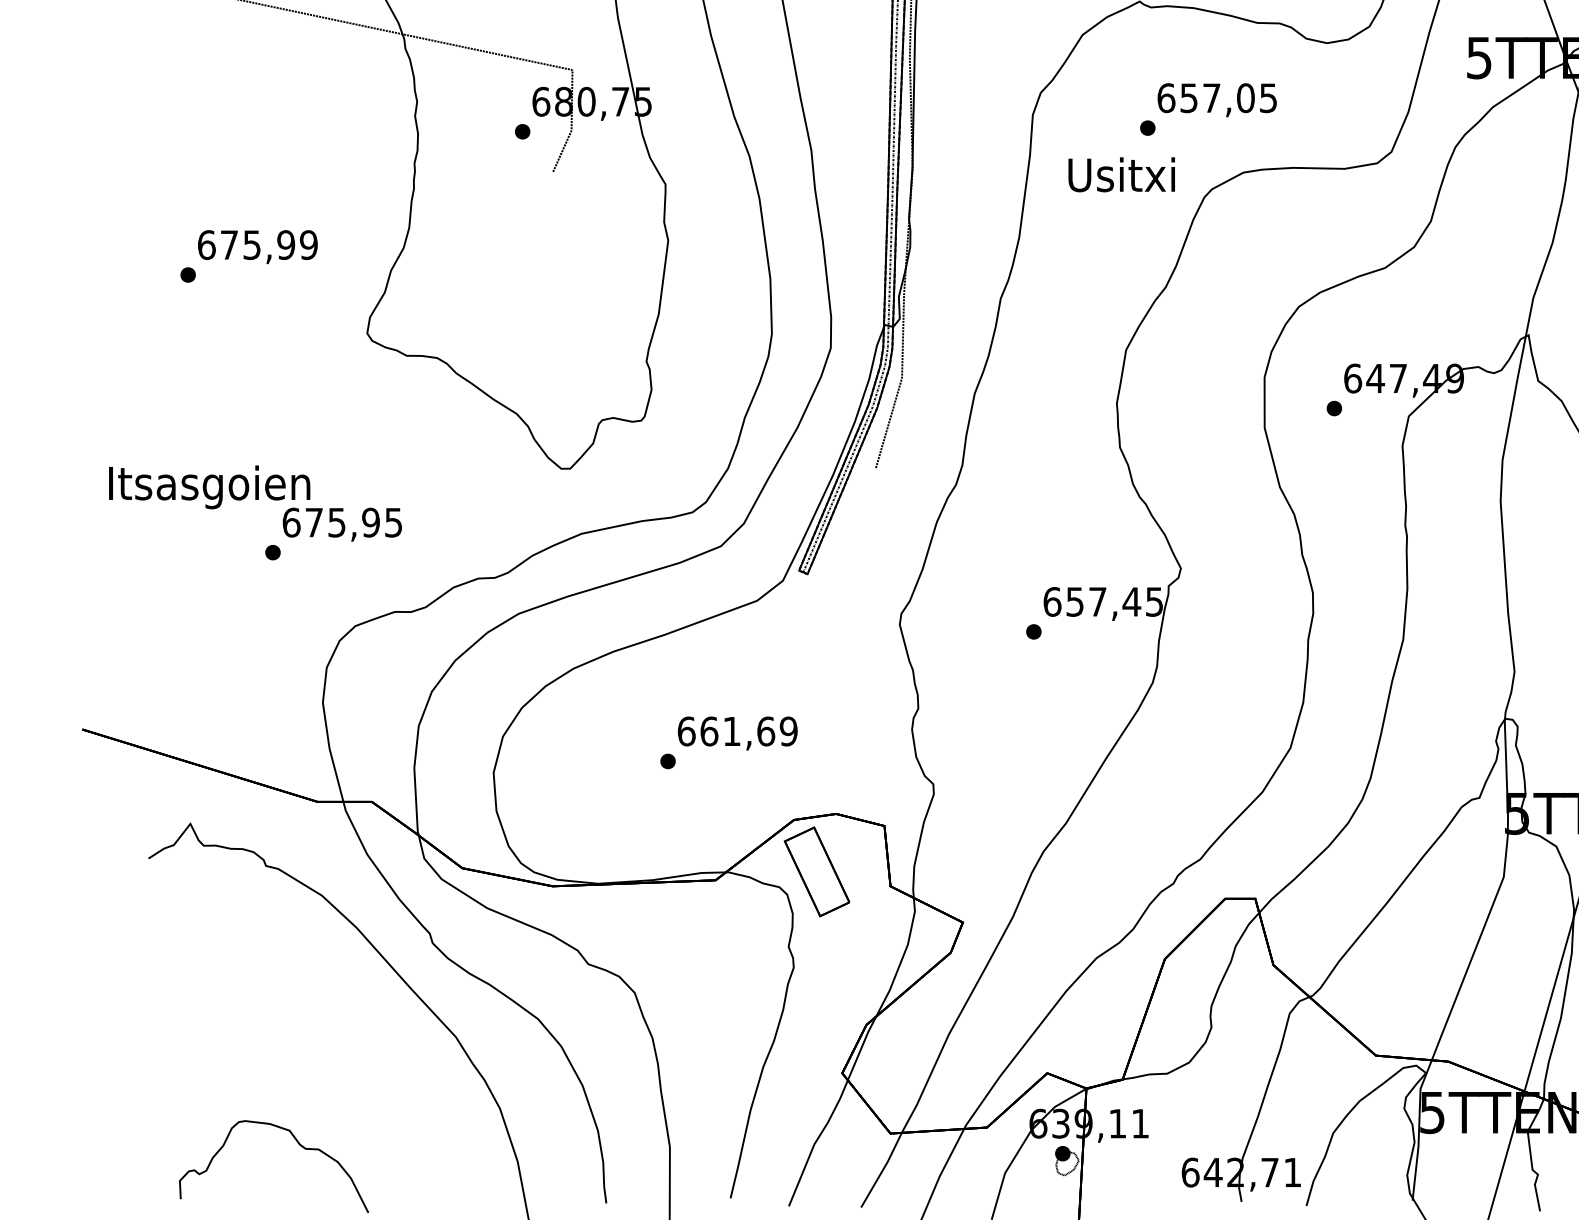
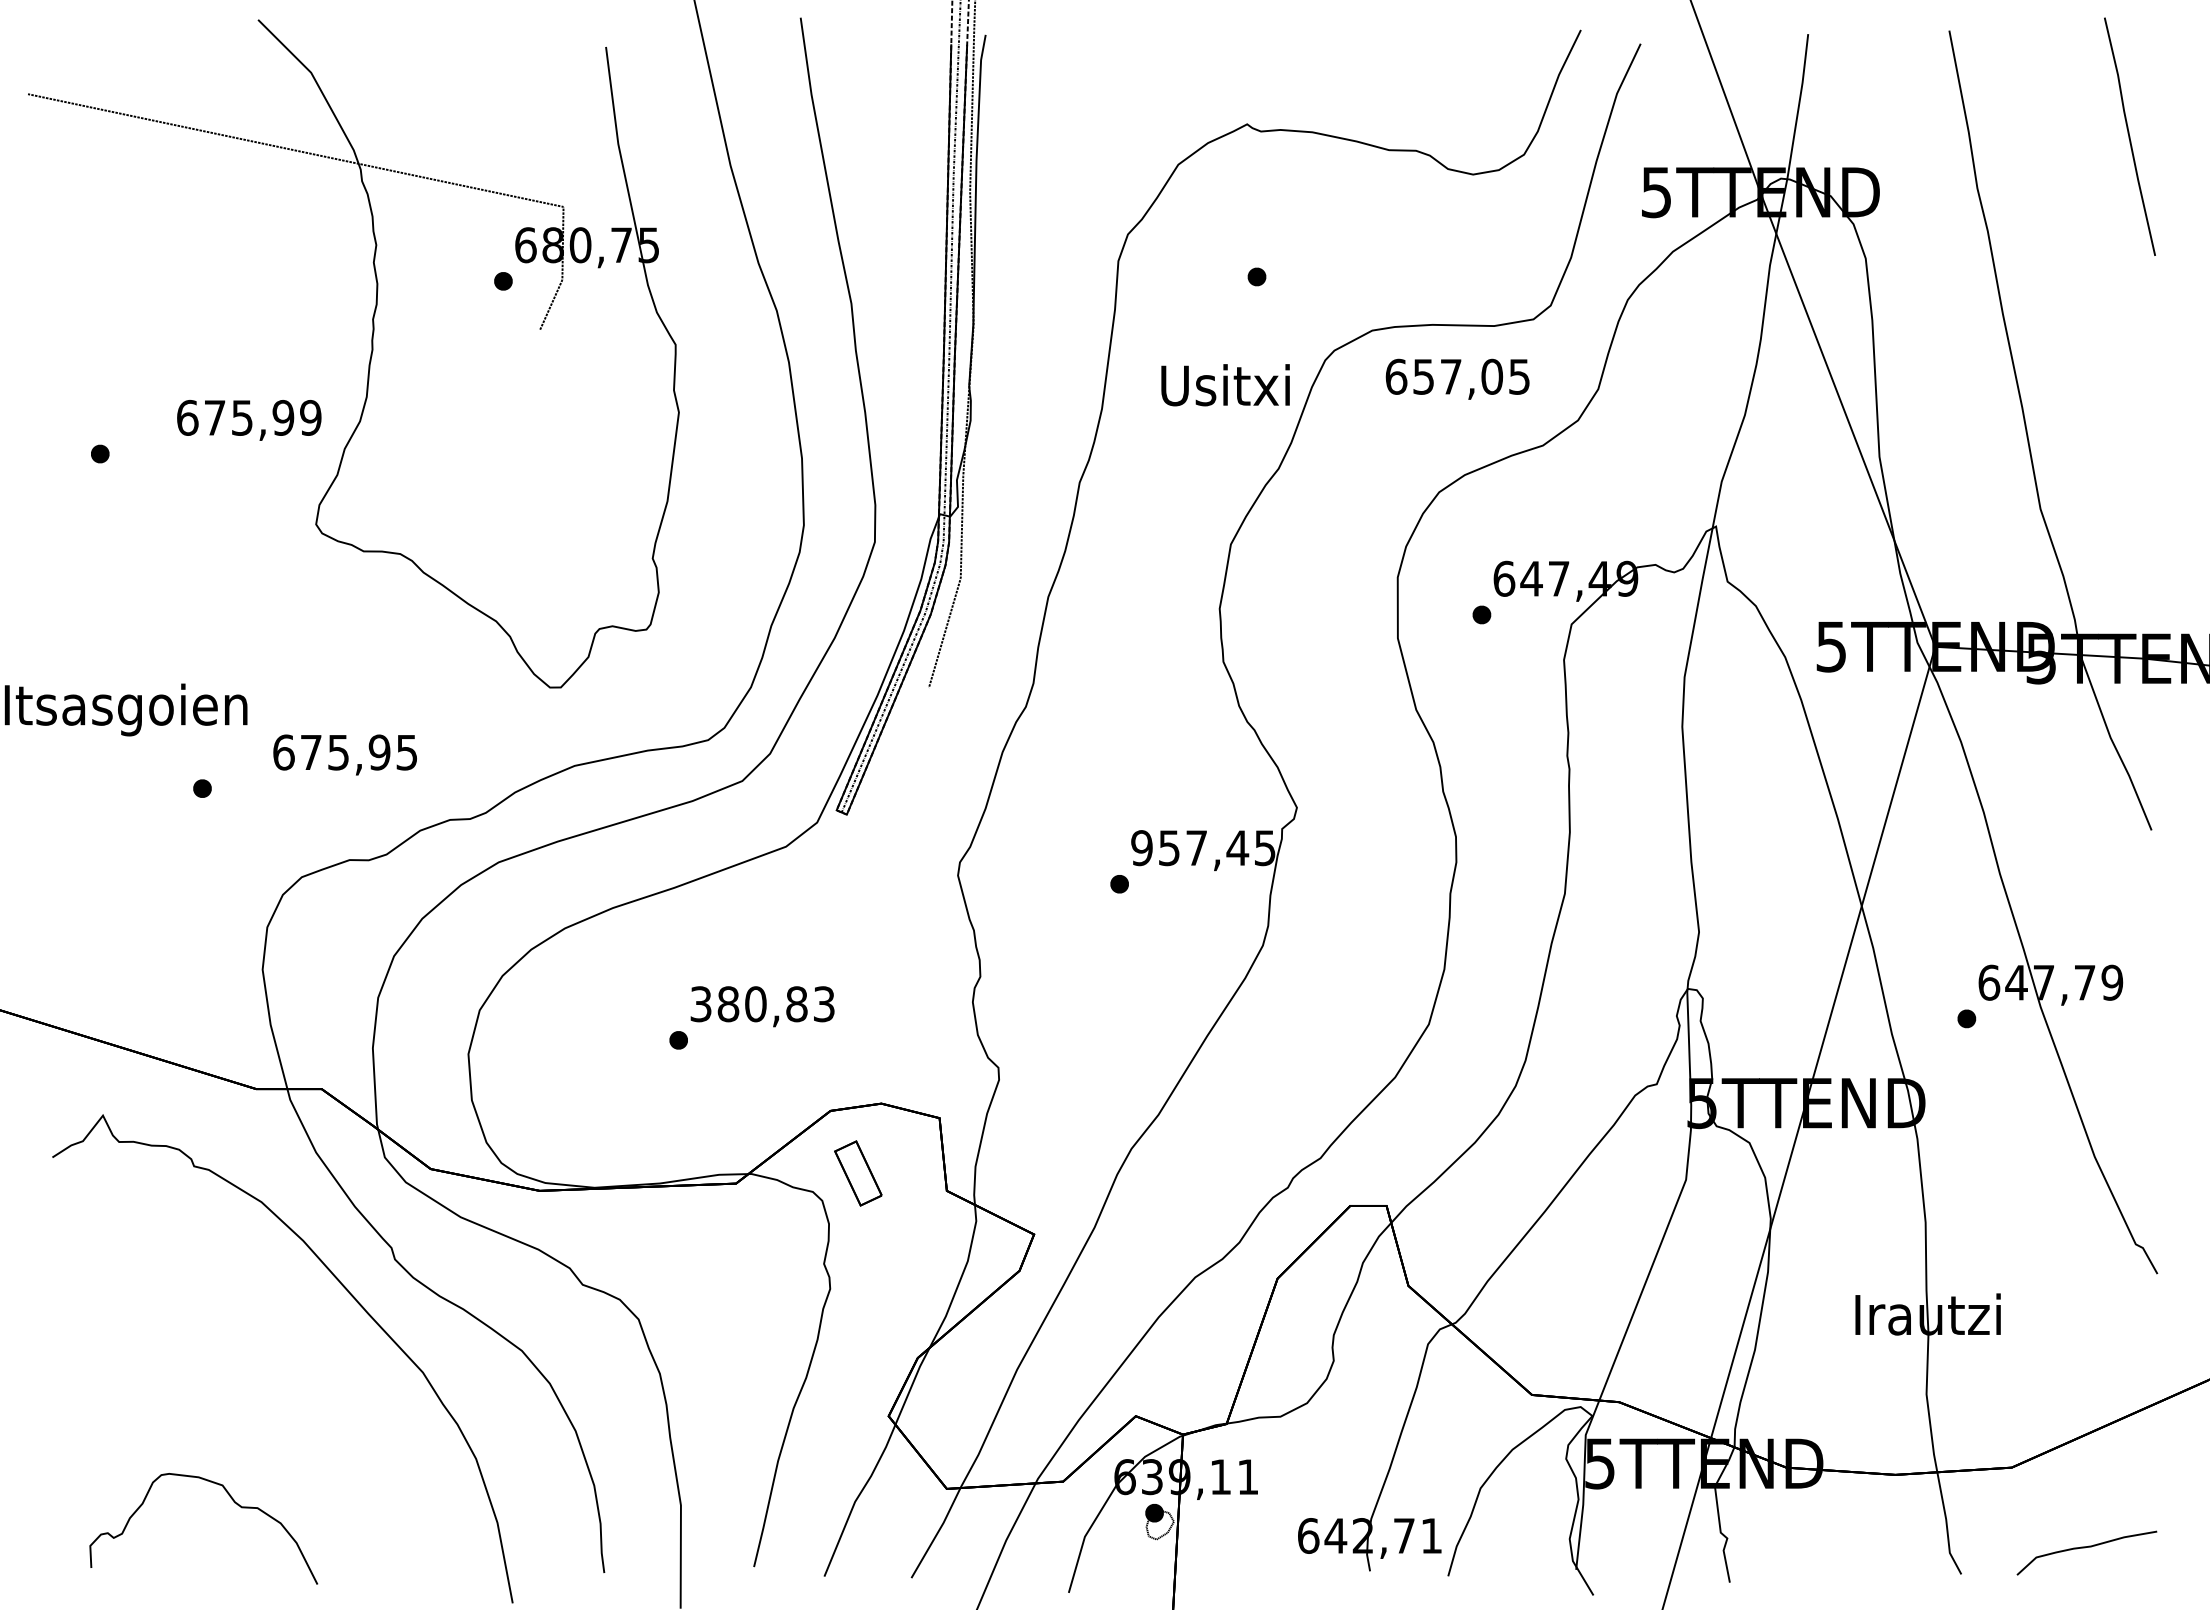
text: (1217, 99) -> (1457, 378), moved
text: (1121, 175) -> (1225, 385), moved
text: (258, 247) -> (249, 420), moved
text: (341, 524) -> (344, 754), moved
text: (1052, 602) -> (1142, 848), 657,45 -> 957,45
text: (737, 731) -> (762, 1004), 661,69 -> 380,83
part: (817, 871) -> (858, 1173), size x0.6

